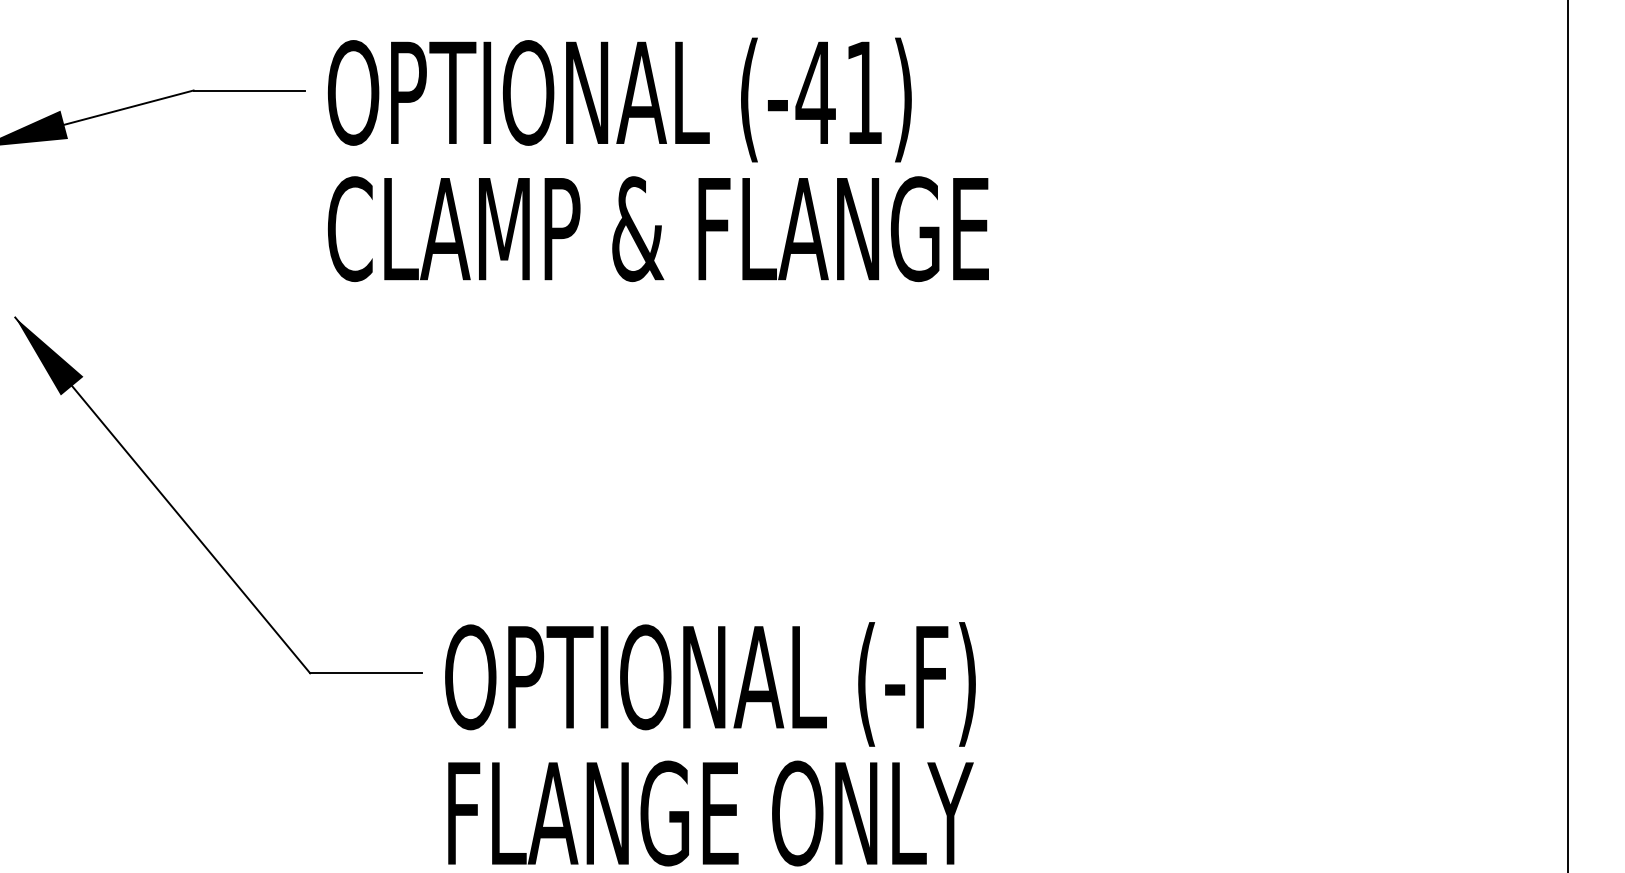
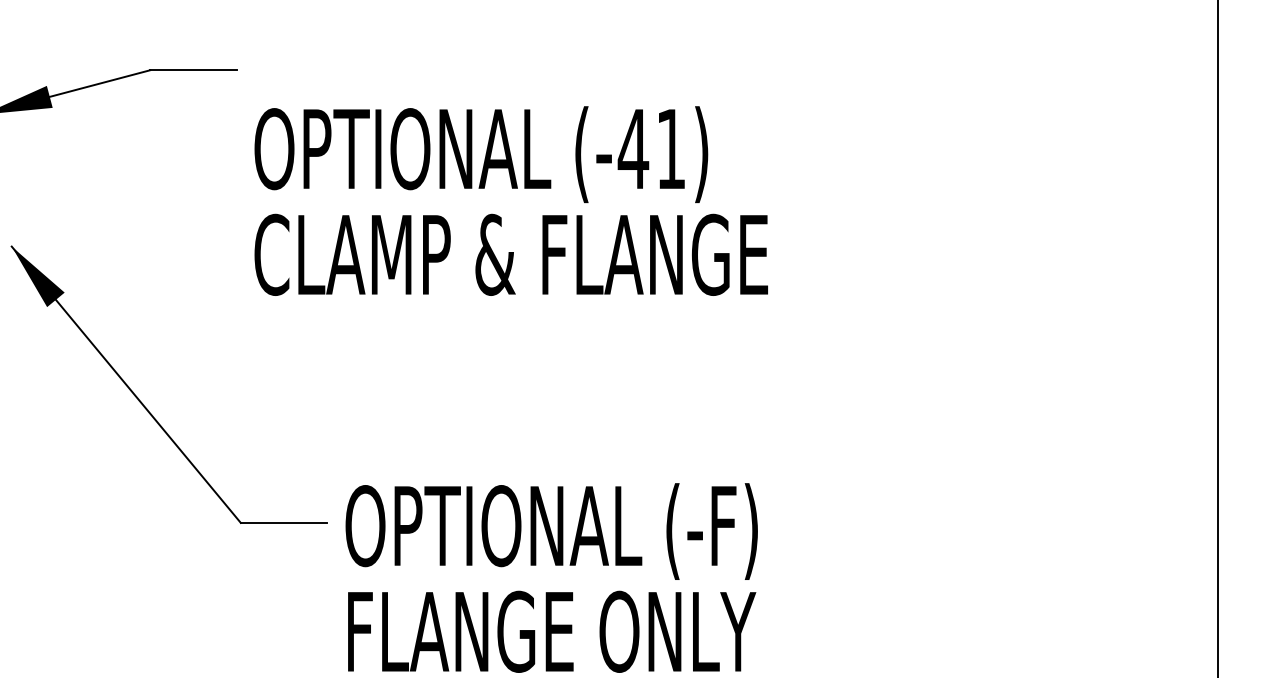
text: (657, 159) -> (510, 200), moved

